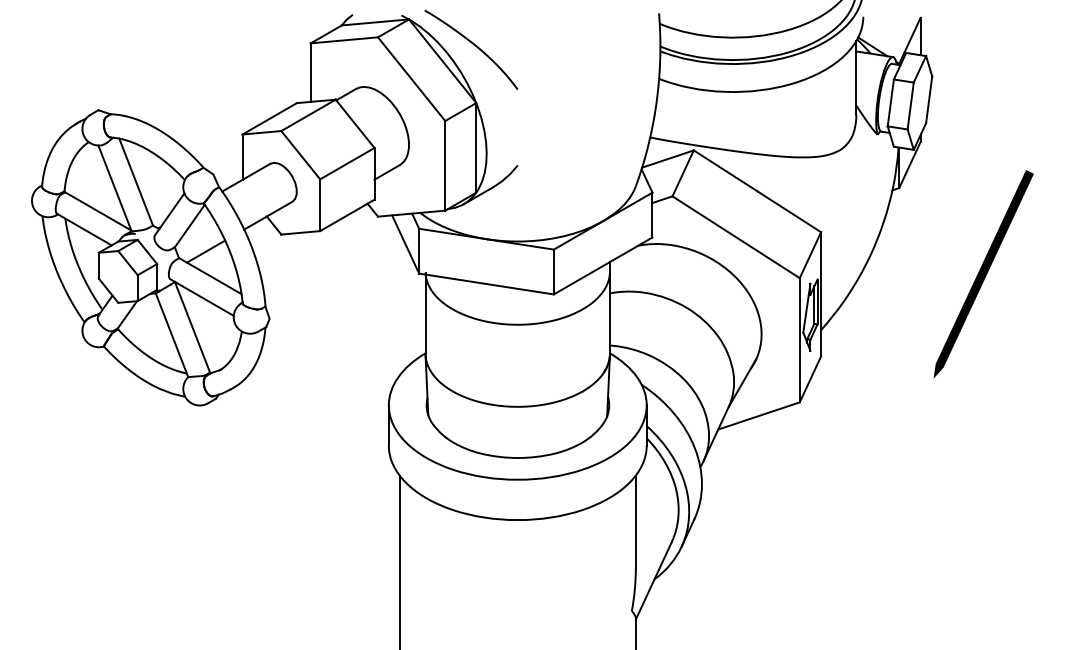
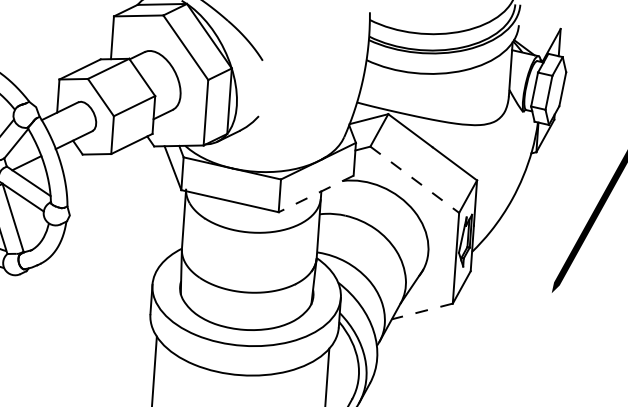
line: (736, 237) -> (415, 179), solid -> dashed
line: (603, 265) -> (316, 193), solid -> dashed
line: (759, 415) -> (422, 311), solid -> dashed

